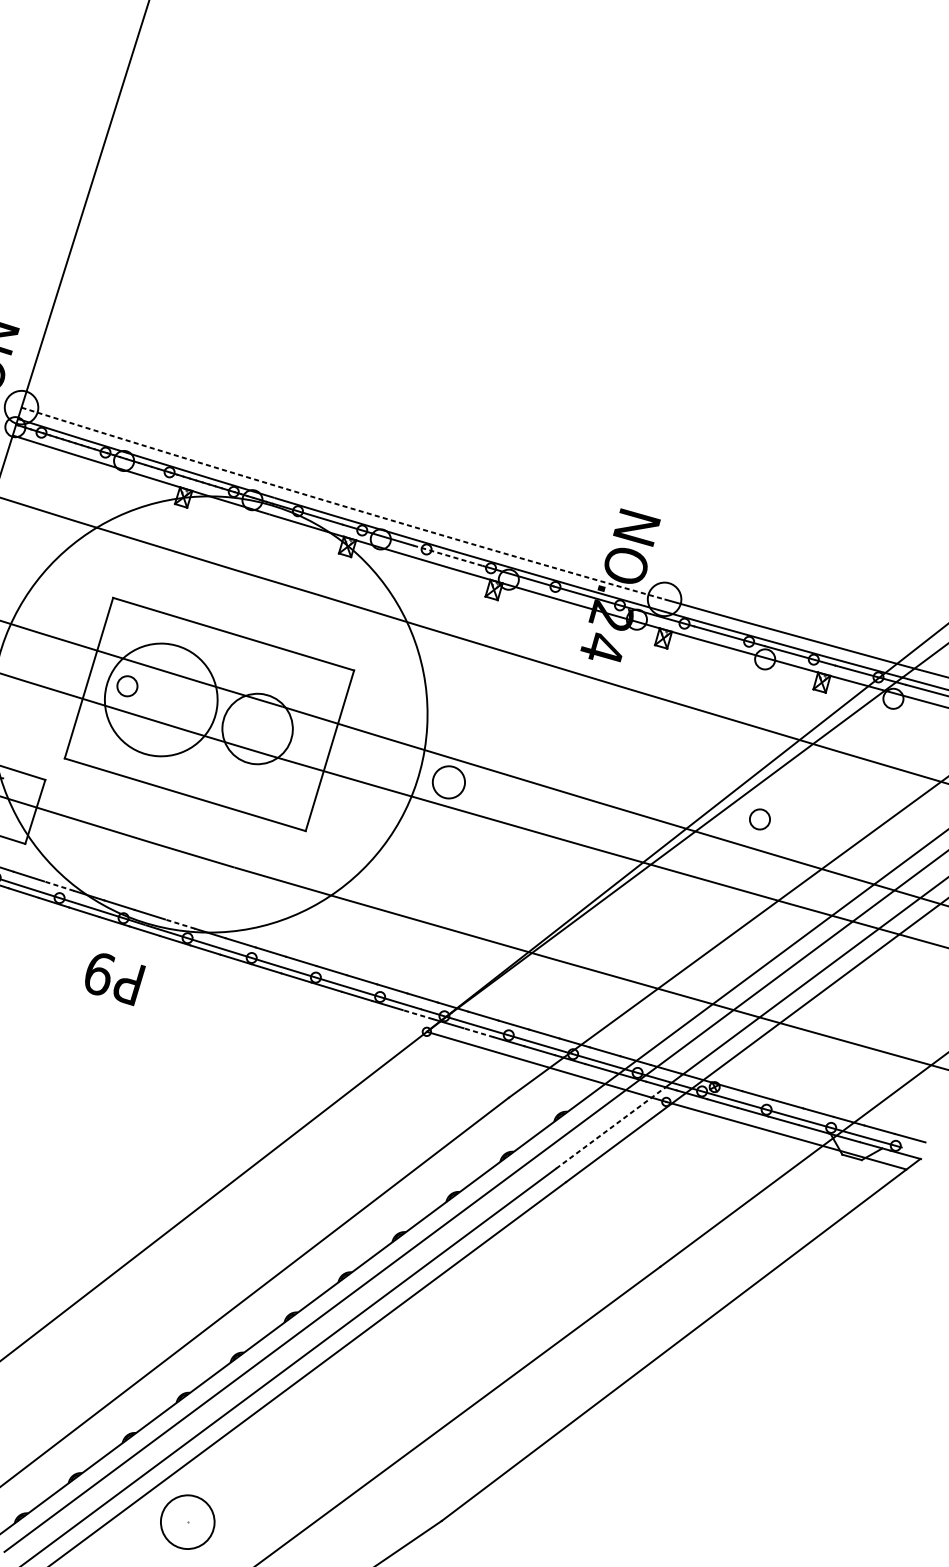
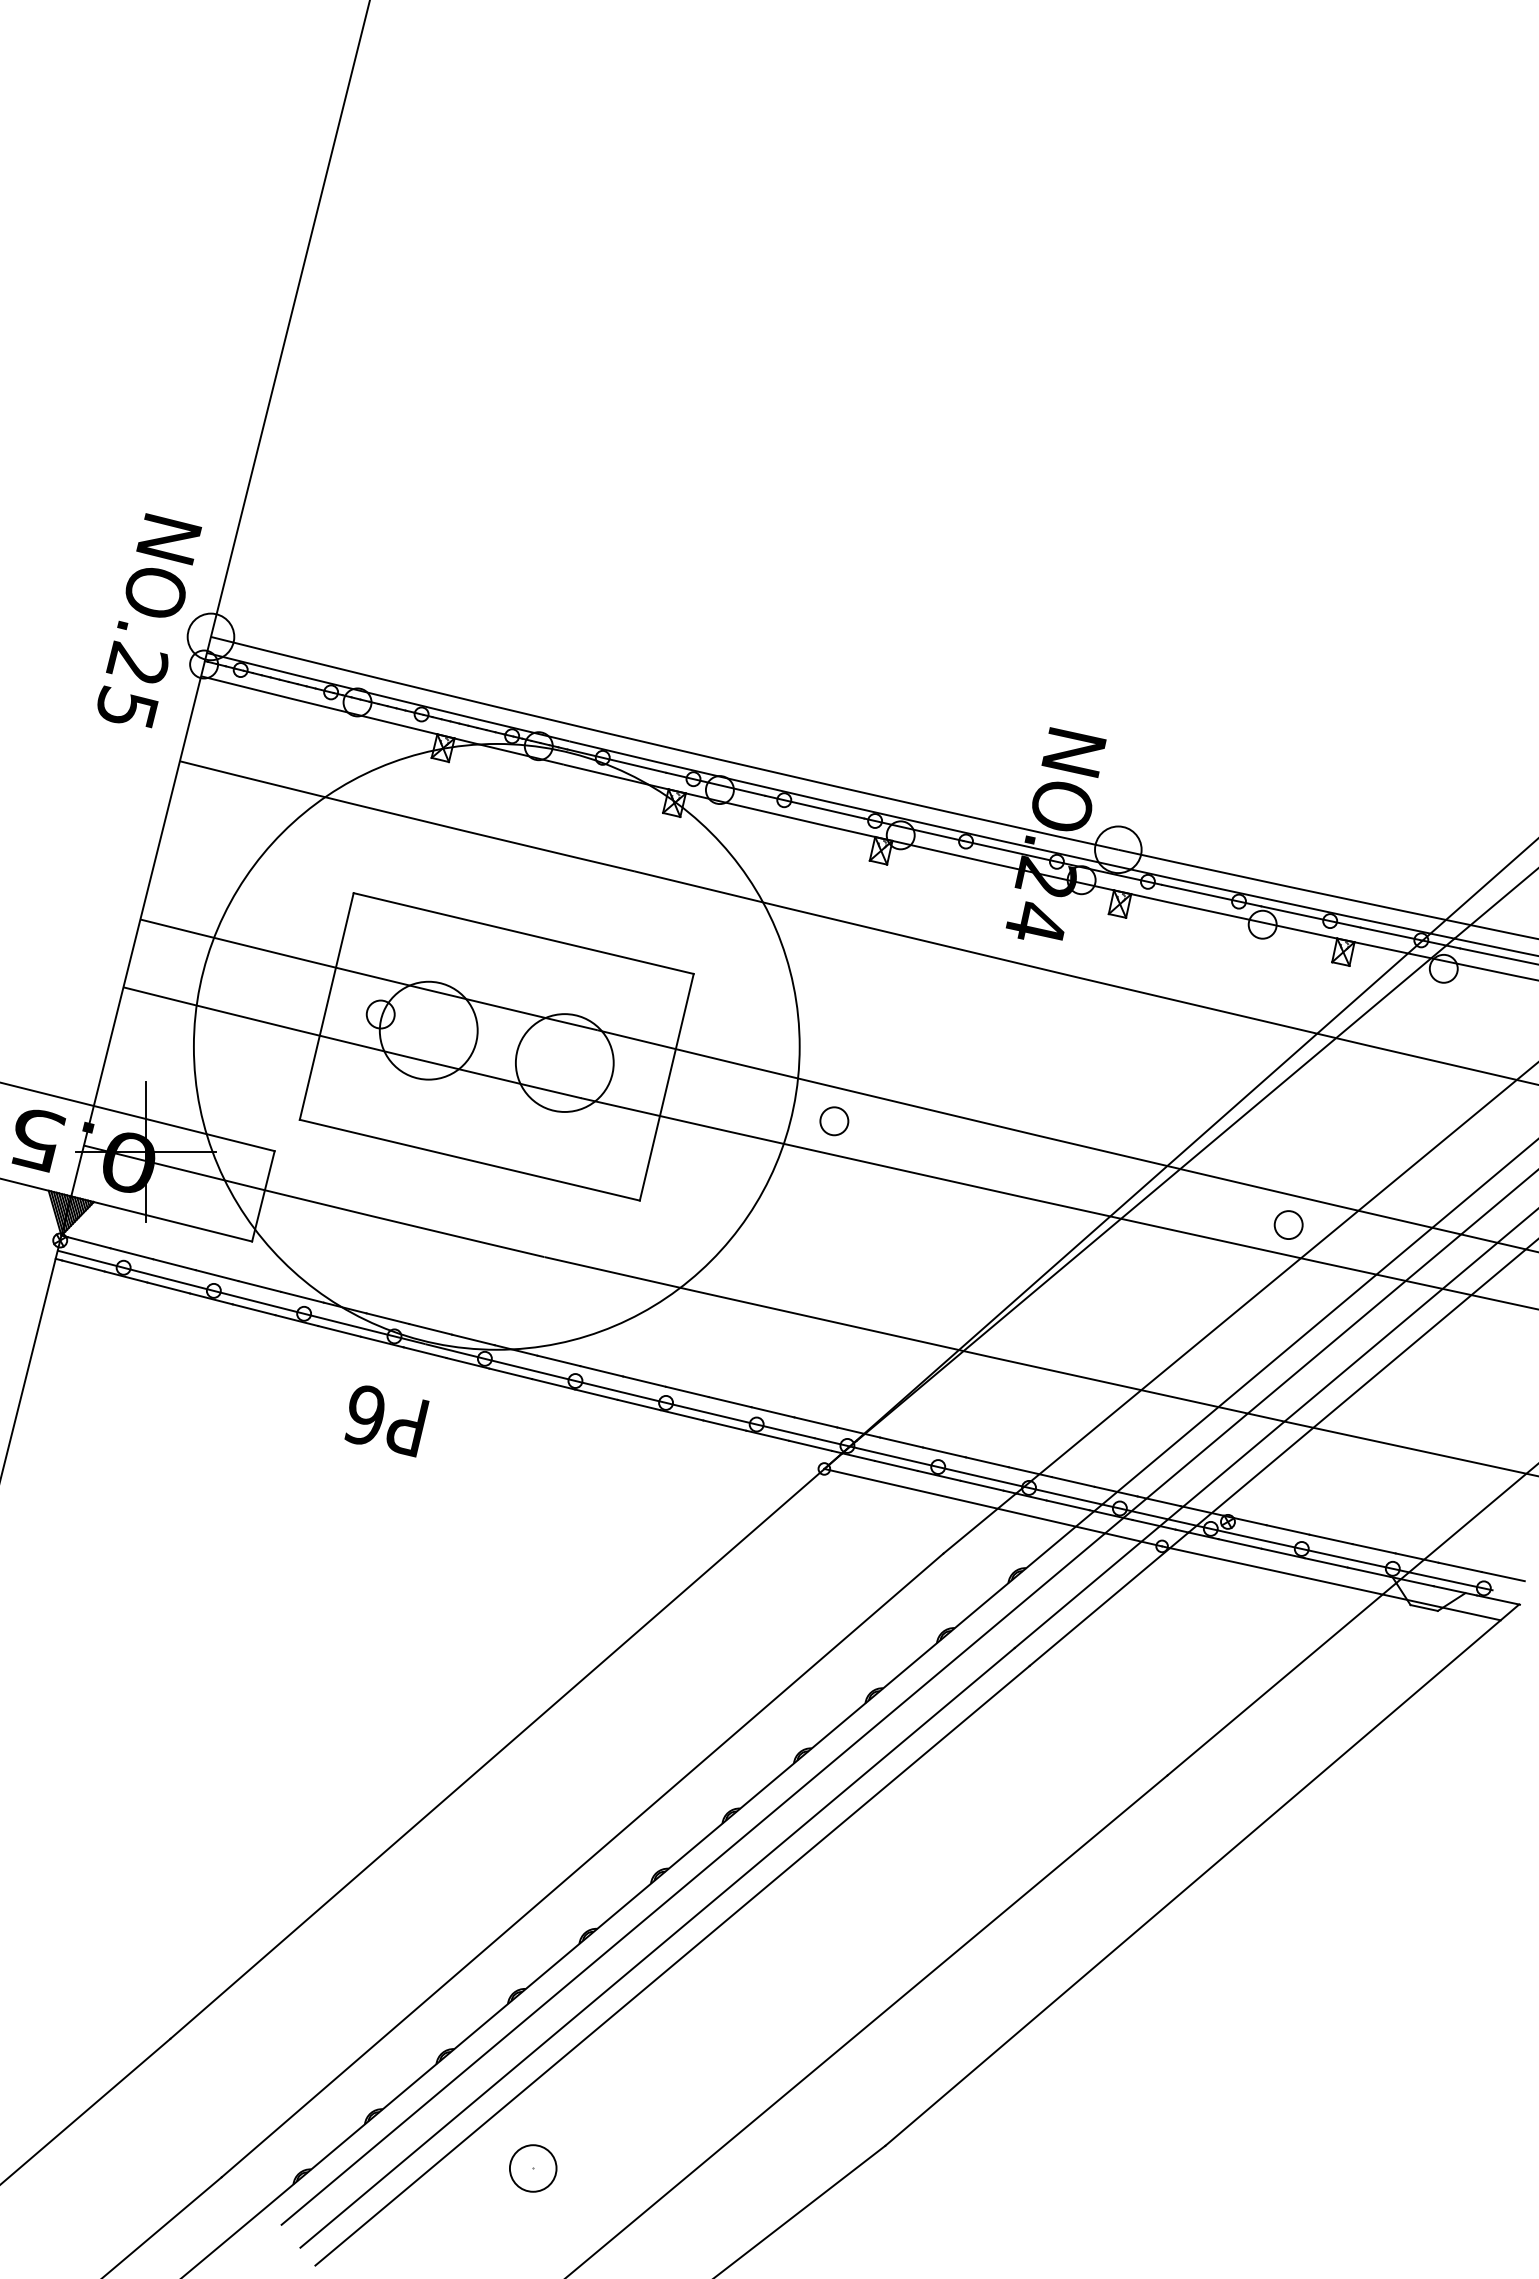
arc: (342, 505) -> (663, 746), dashed -> solid
line: (448, 556) -> (814, 807), dashed -> solid
circle: (161, 699) -> (428, 1030), size x0.62
circle: (449, 782) -> (834, 1121), size x0.62
circle: (759, 819) -> (1288, 1224), moved
line: (59, 886) -> (302, 1297), dashed -> solid
line: (179, 923) -> (472, 1339), dashed -> solid
text: (99, 973) -> (365, 1415), P9 -> P6
line: (417, 1014) -> (810, 1445), dashed -> solid
line: (478, 1032) -> (895, 1465), dashed -> solid
line: (610, 1128) -> (1087, 1587), dashed -> solid
circle: (187, 1522) -> (532, 2168), size x0.62

